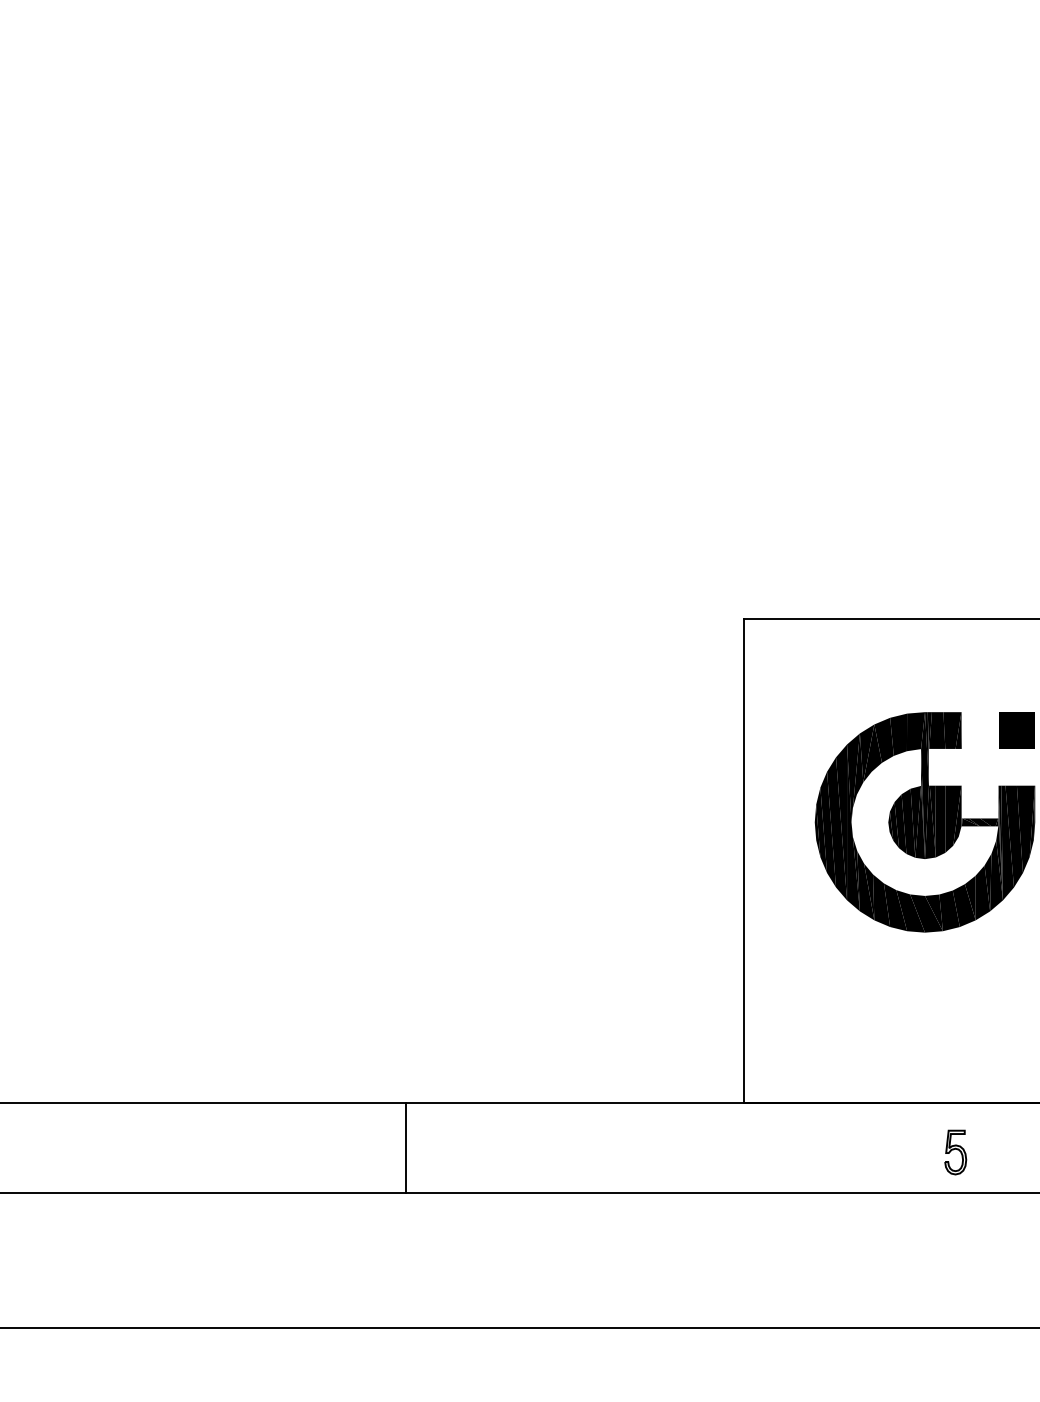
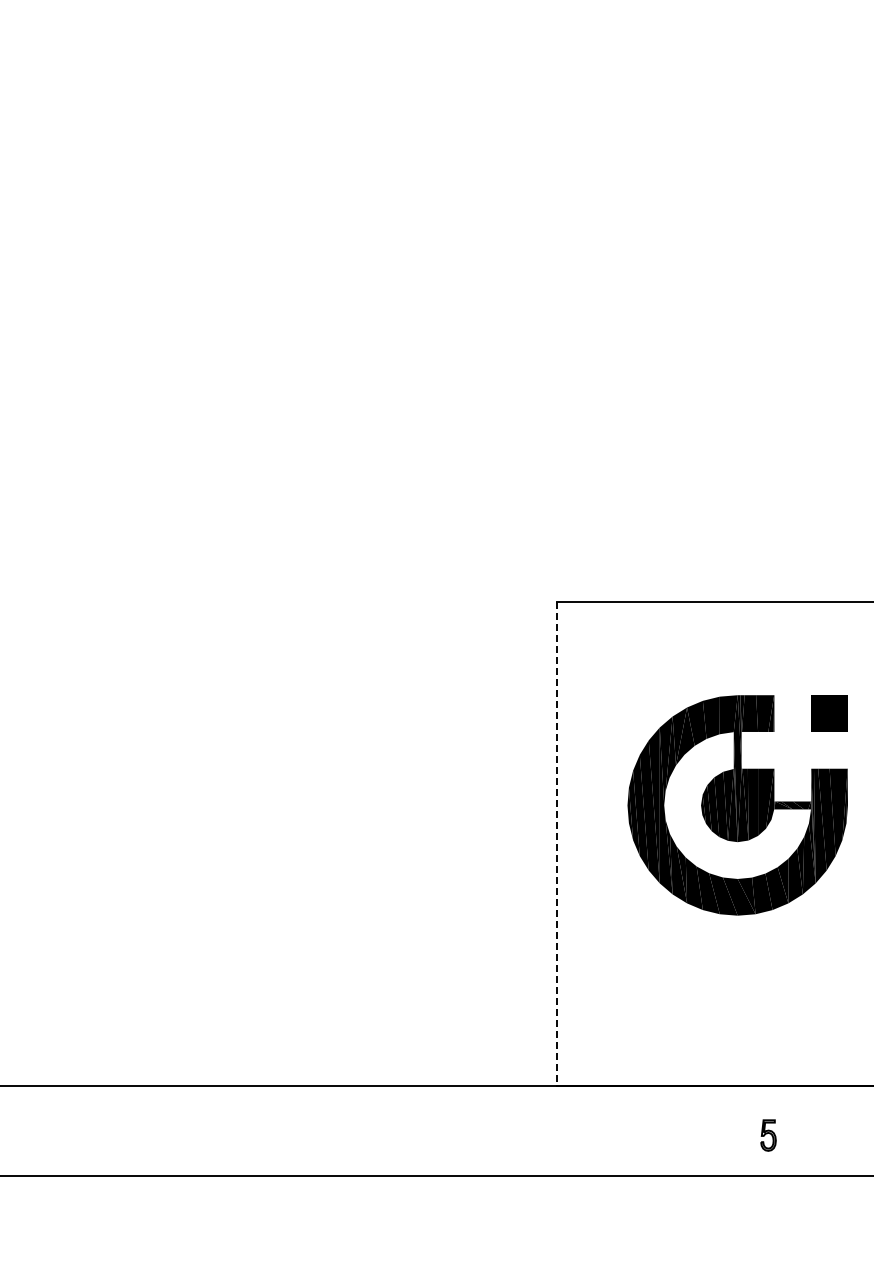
line: (743, 861) -> (556, 844), solid -> dashed
line: (406, 1147) -> (219, 1130), removed
part: (955, 1152) -> (768, 1135), size x0.7

